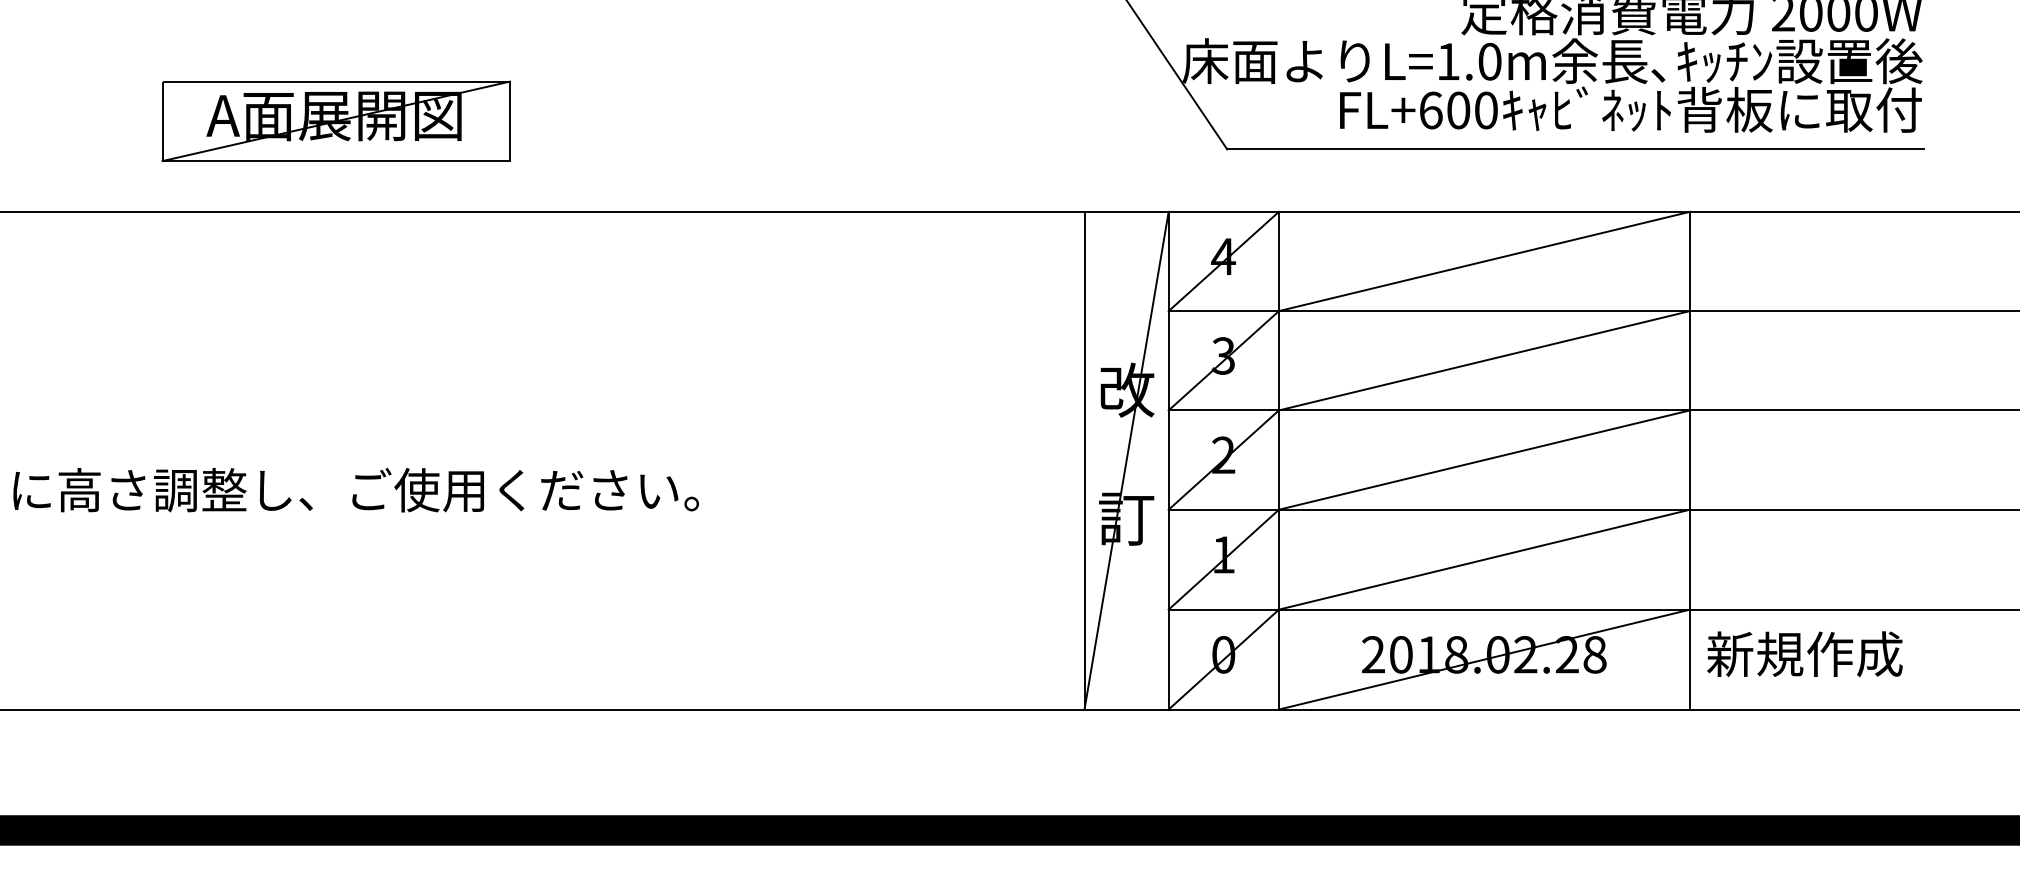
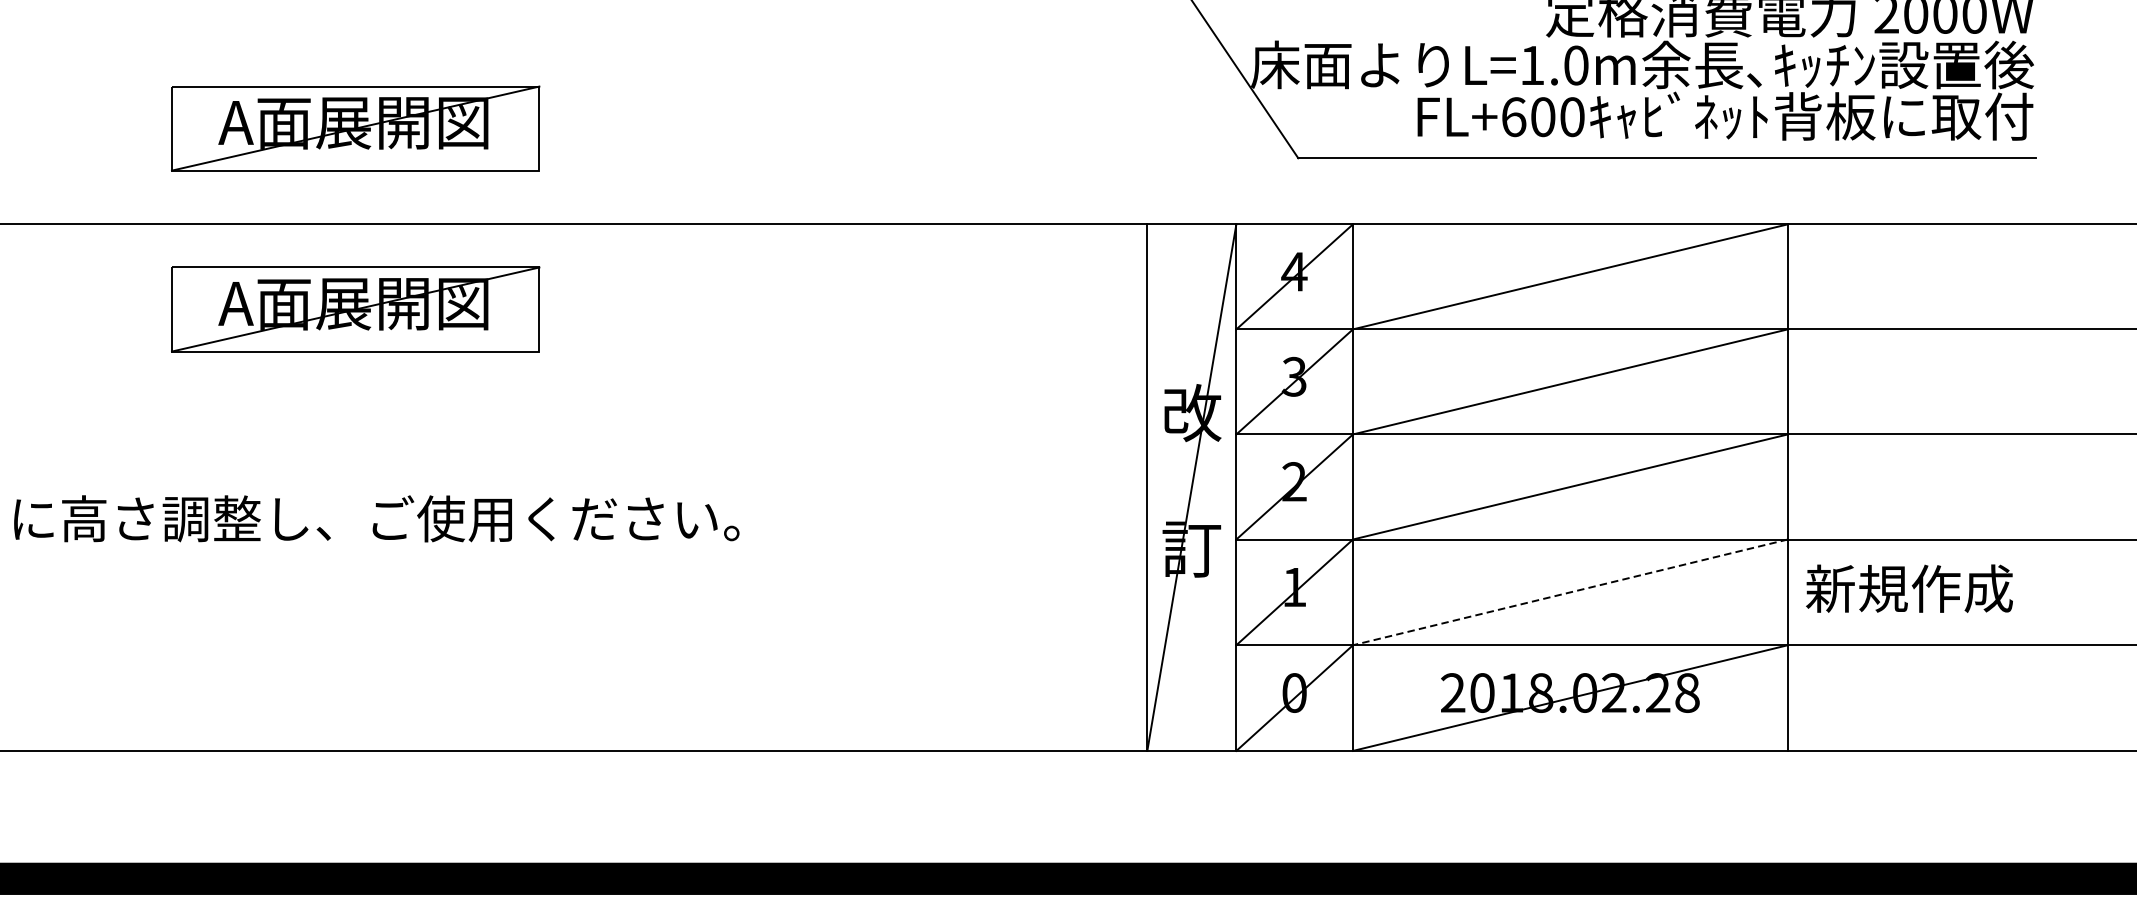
part: (335, 291) -> (354, 308), added
line: (1484, 559) -> (1570, 592), solid -> dashed
text: (1804, 654) -> (1909, 588), moved

